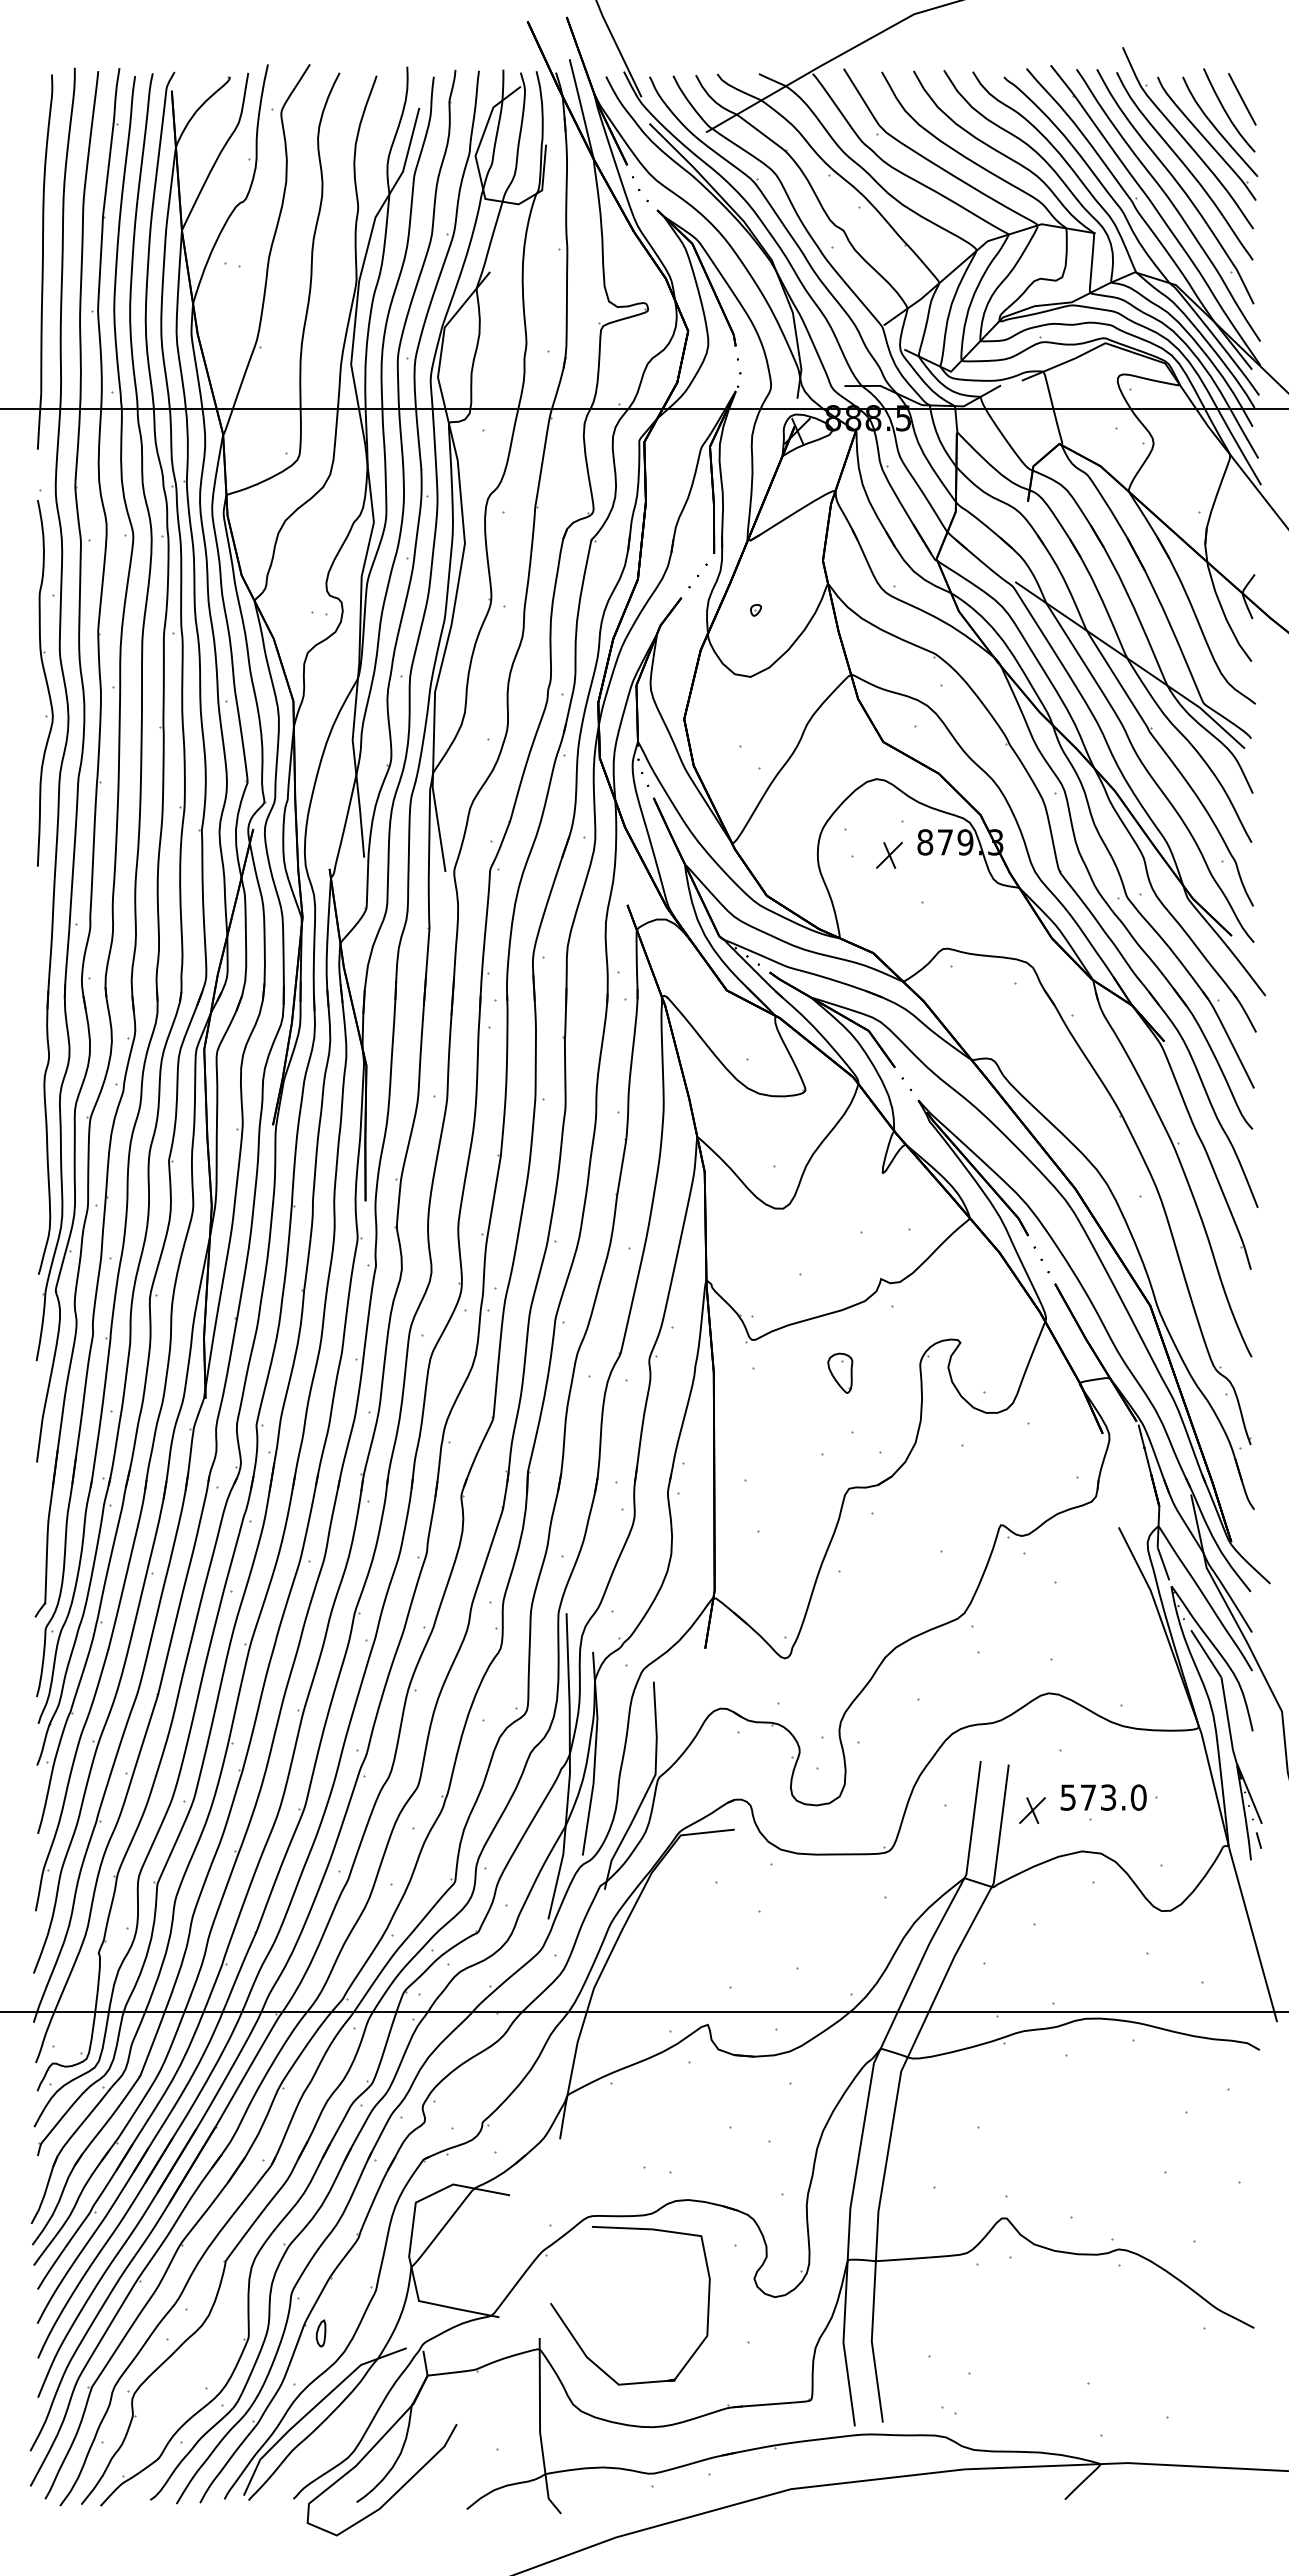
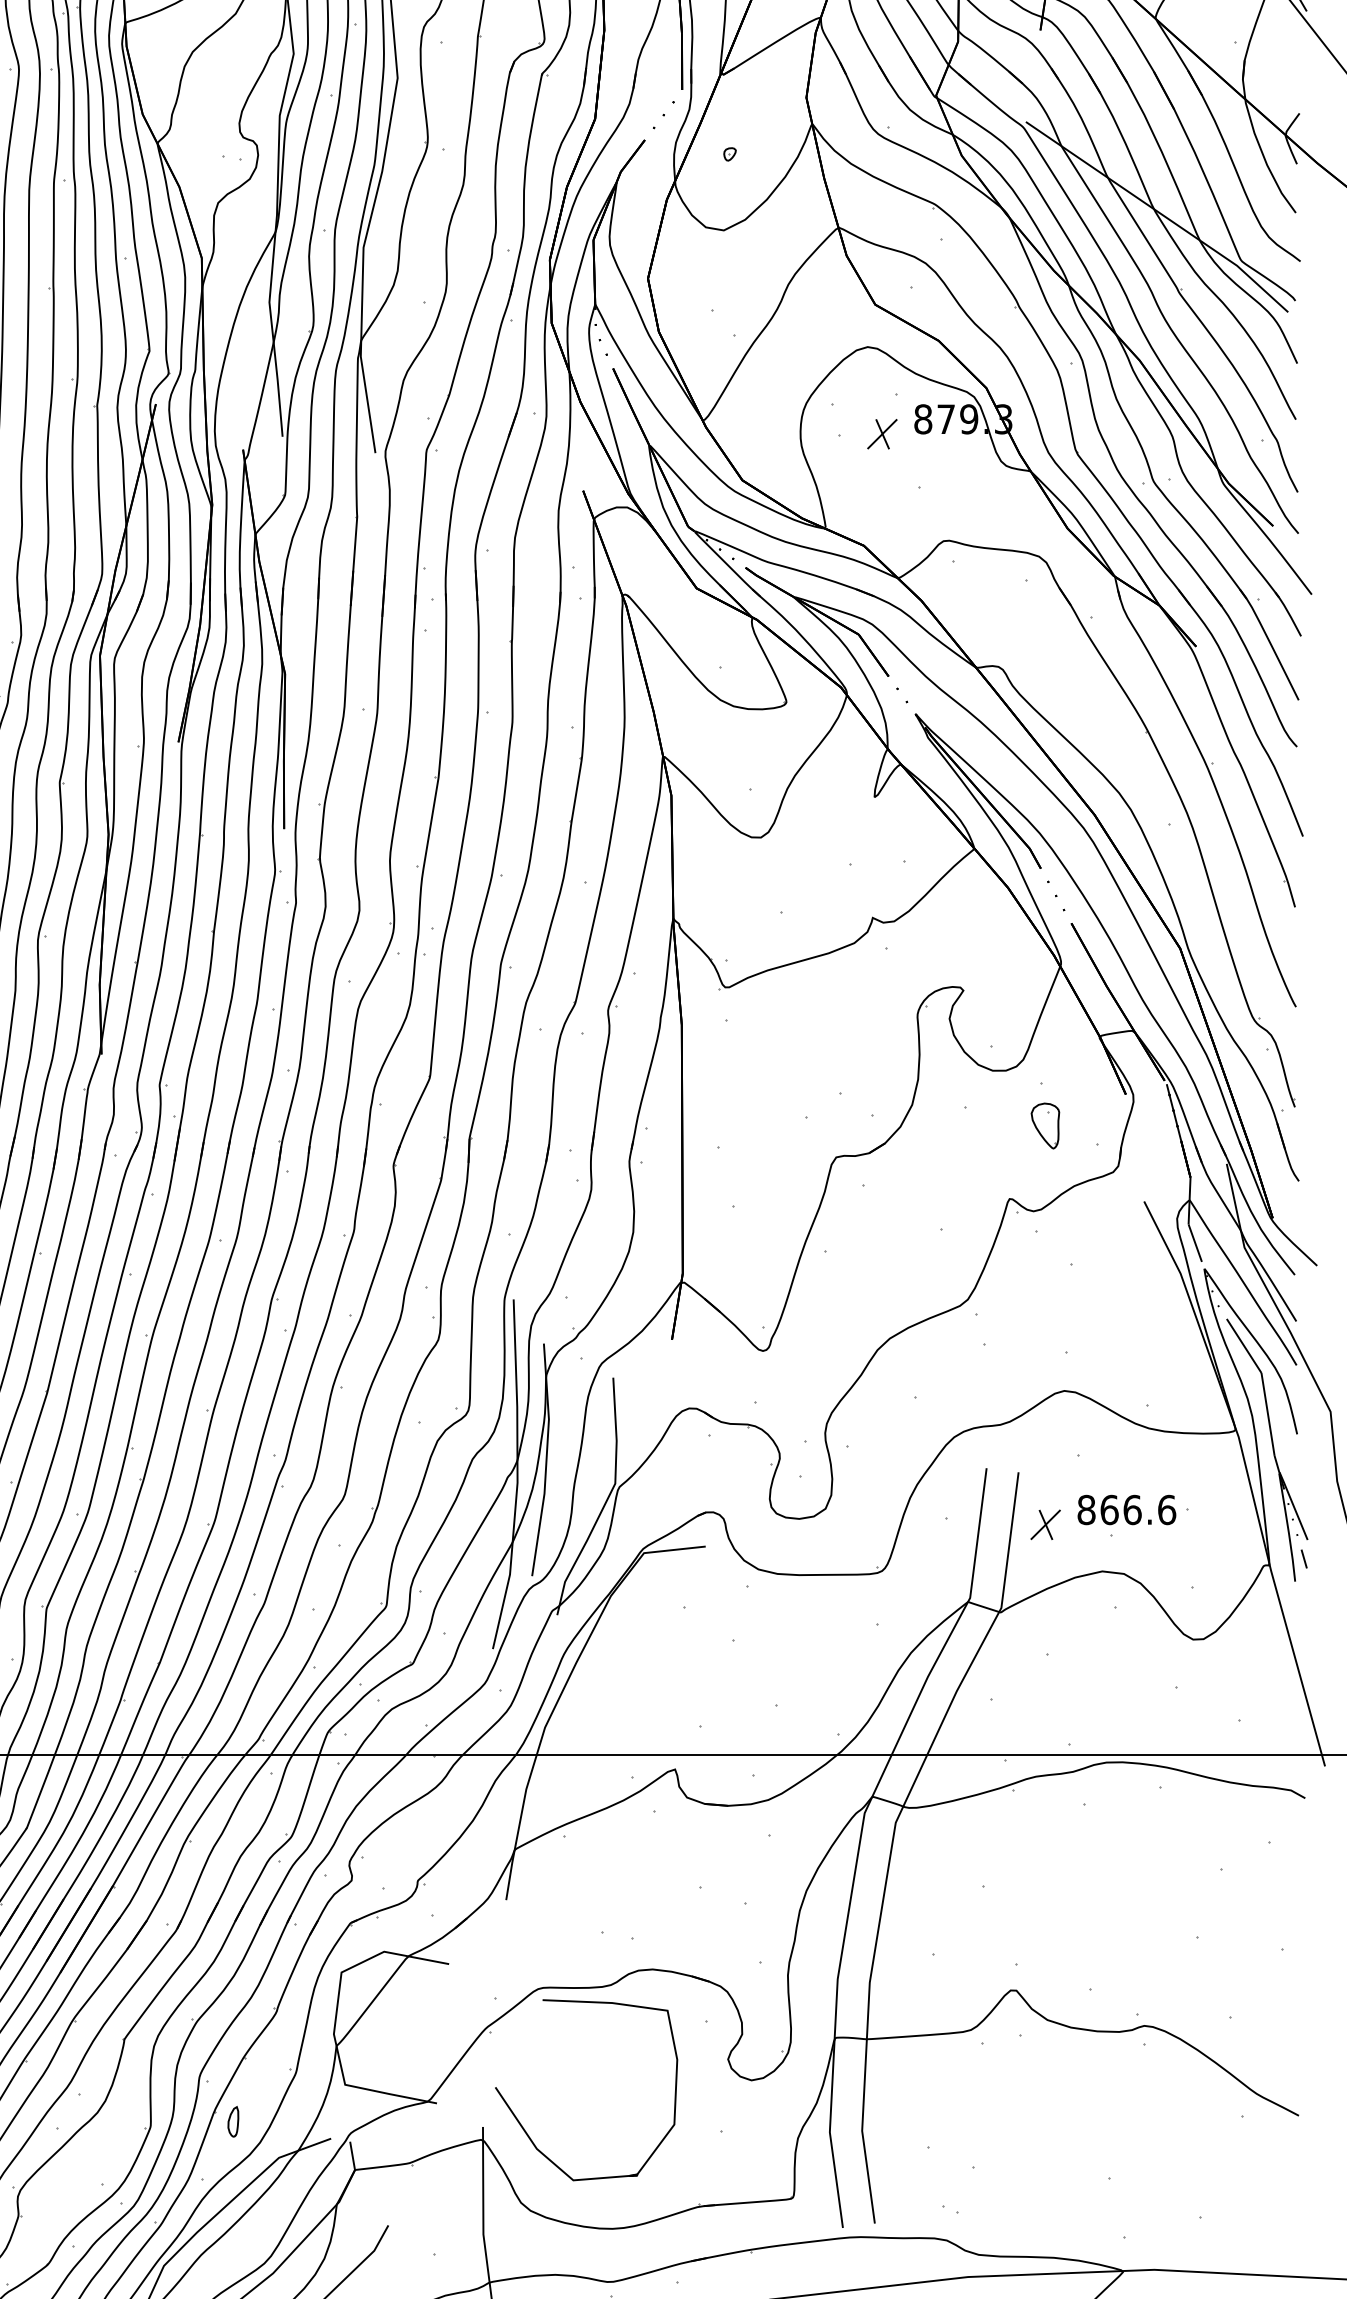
part: (840, 1372) -> (1045, 1125), moved
text: (1103, 1797) -> (1126, 1509), 573.0 -> 866.6

